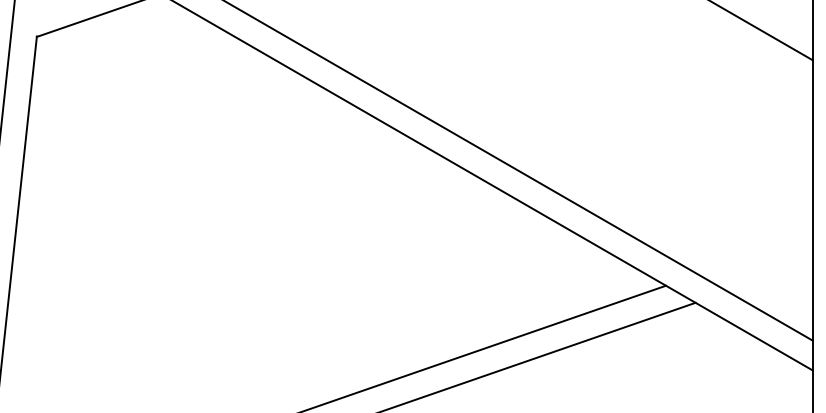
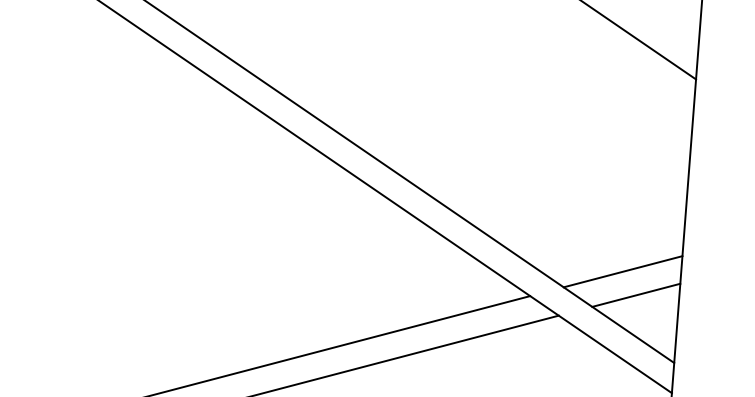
line: (755, 254) -> (623, 271), added
line: (769, 276) -> (635, 294), added

